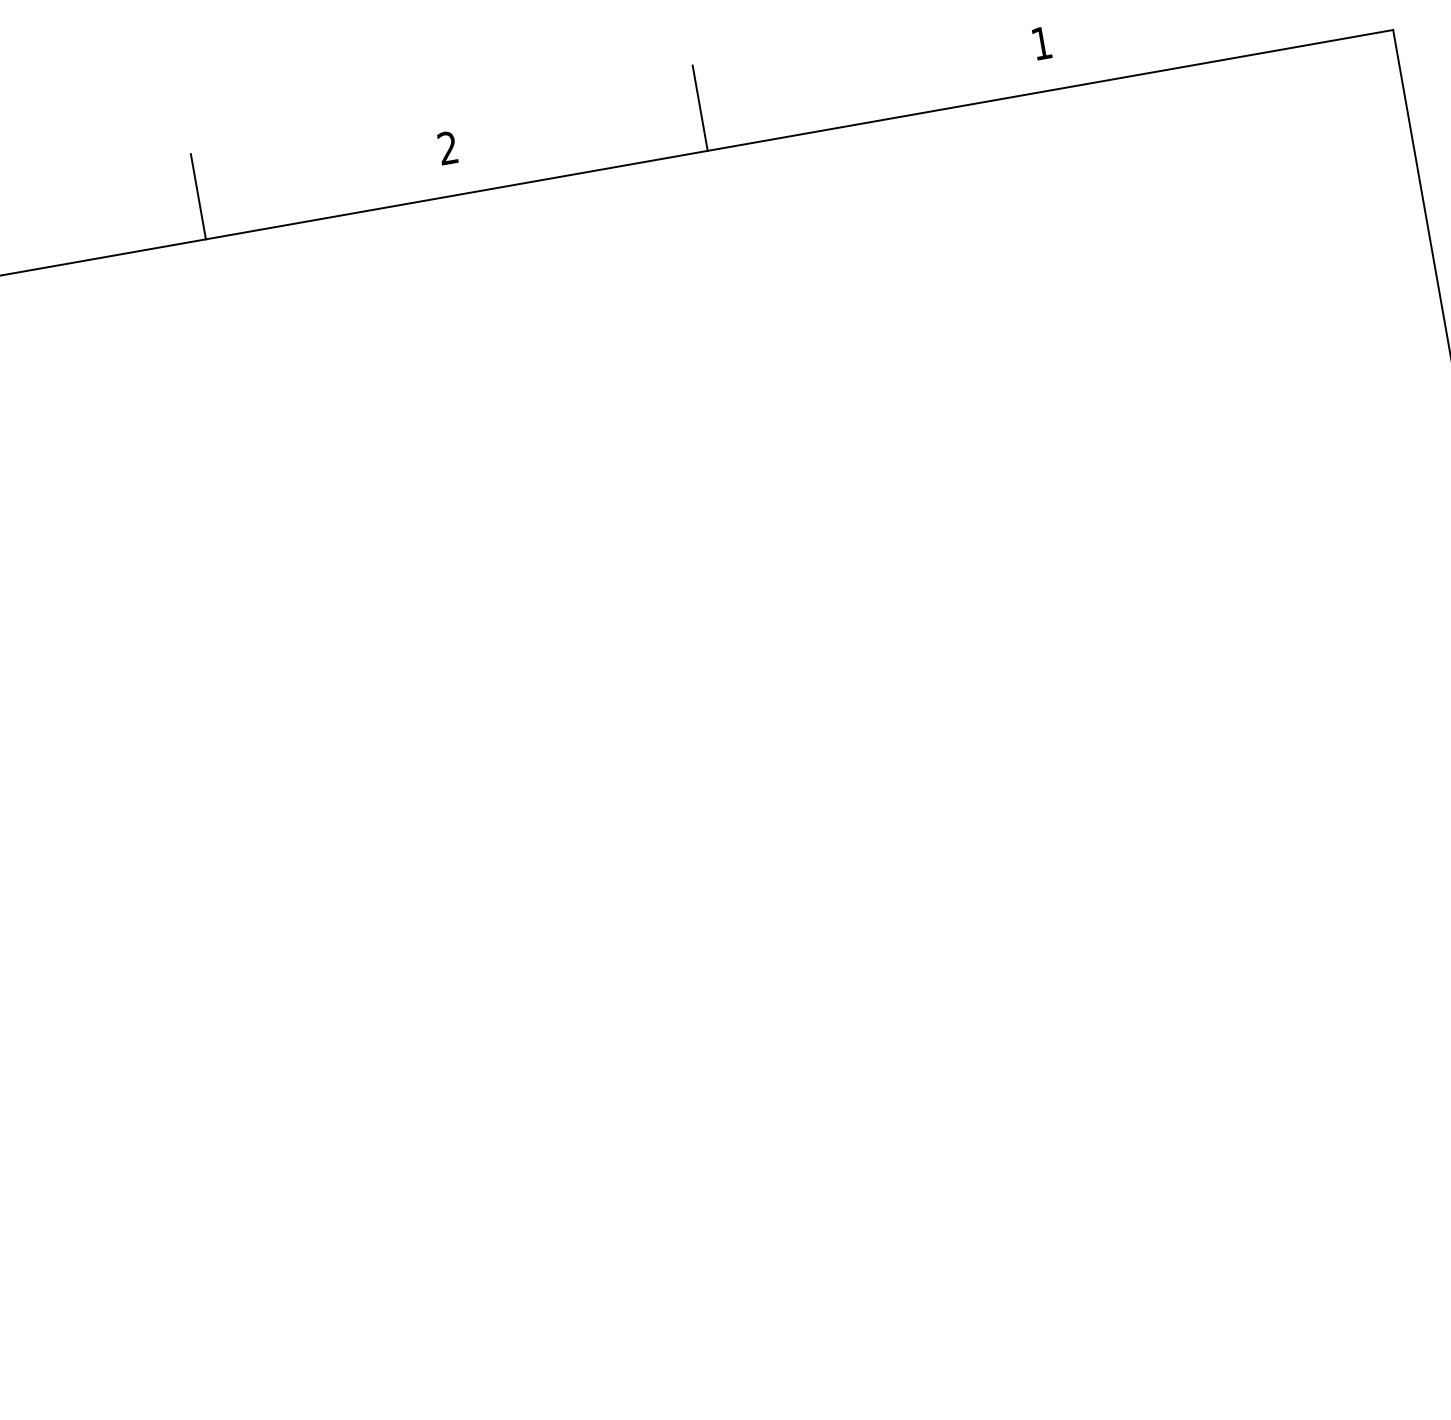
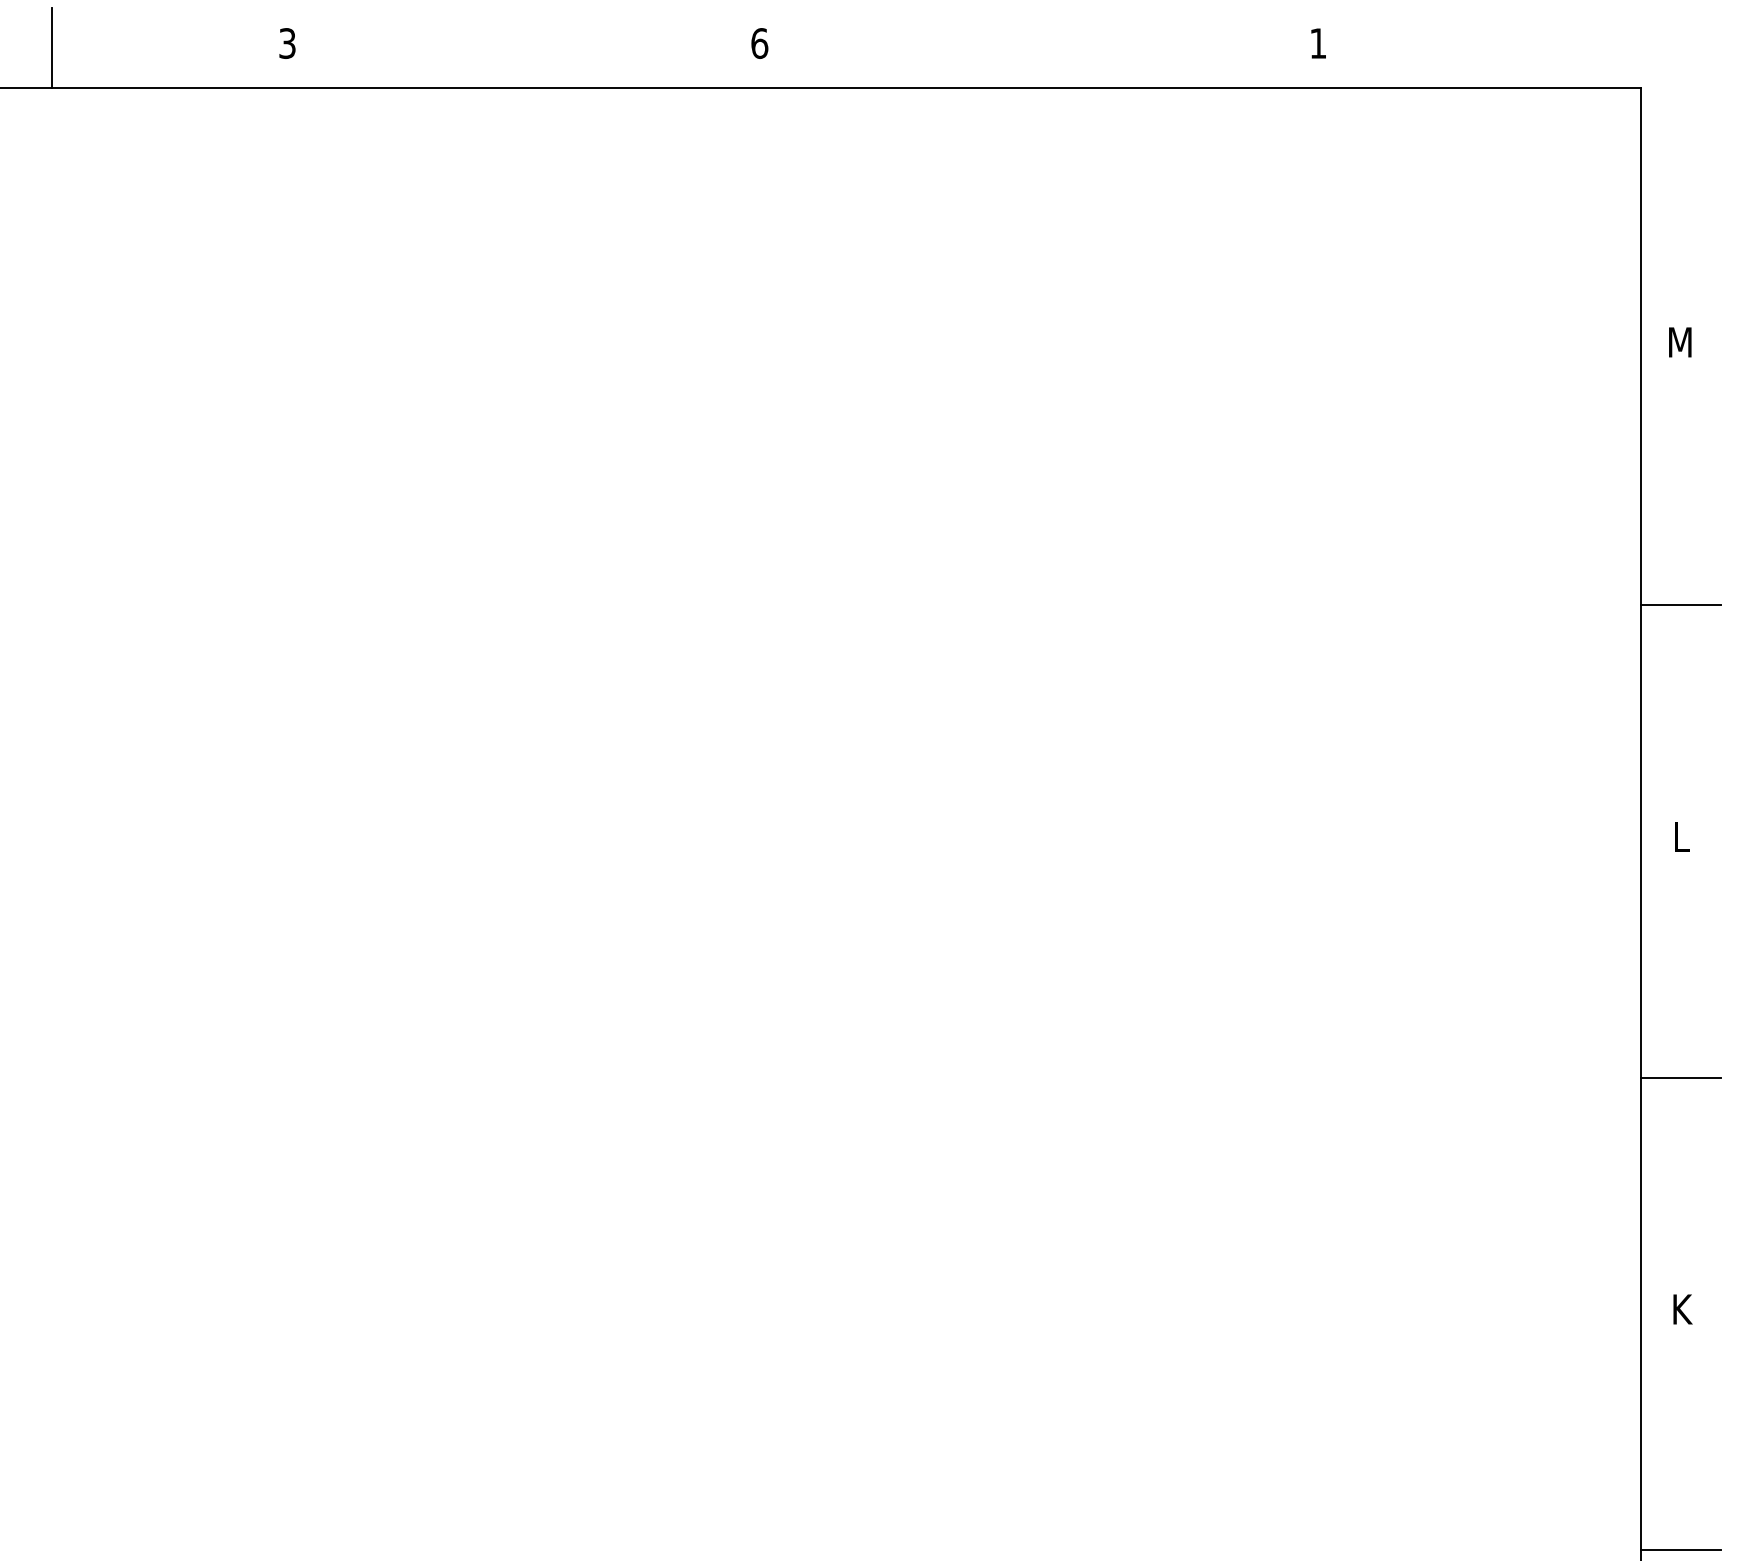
line: (700, 107) -> (996, 47), removed
text: (447, 148) -> (759, 43), 2 -> 6
line: (197, 196) -> (523, 47), removed

